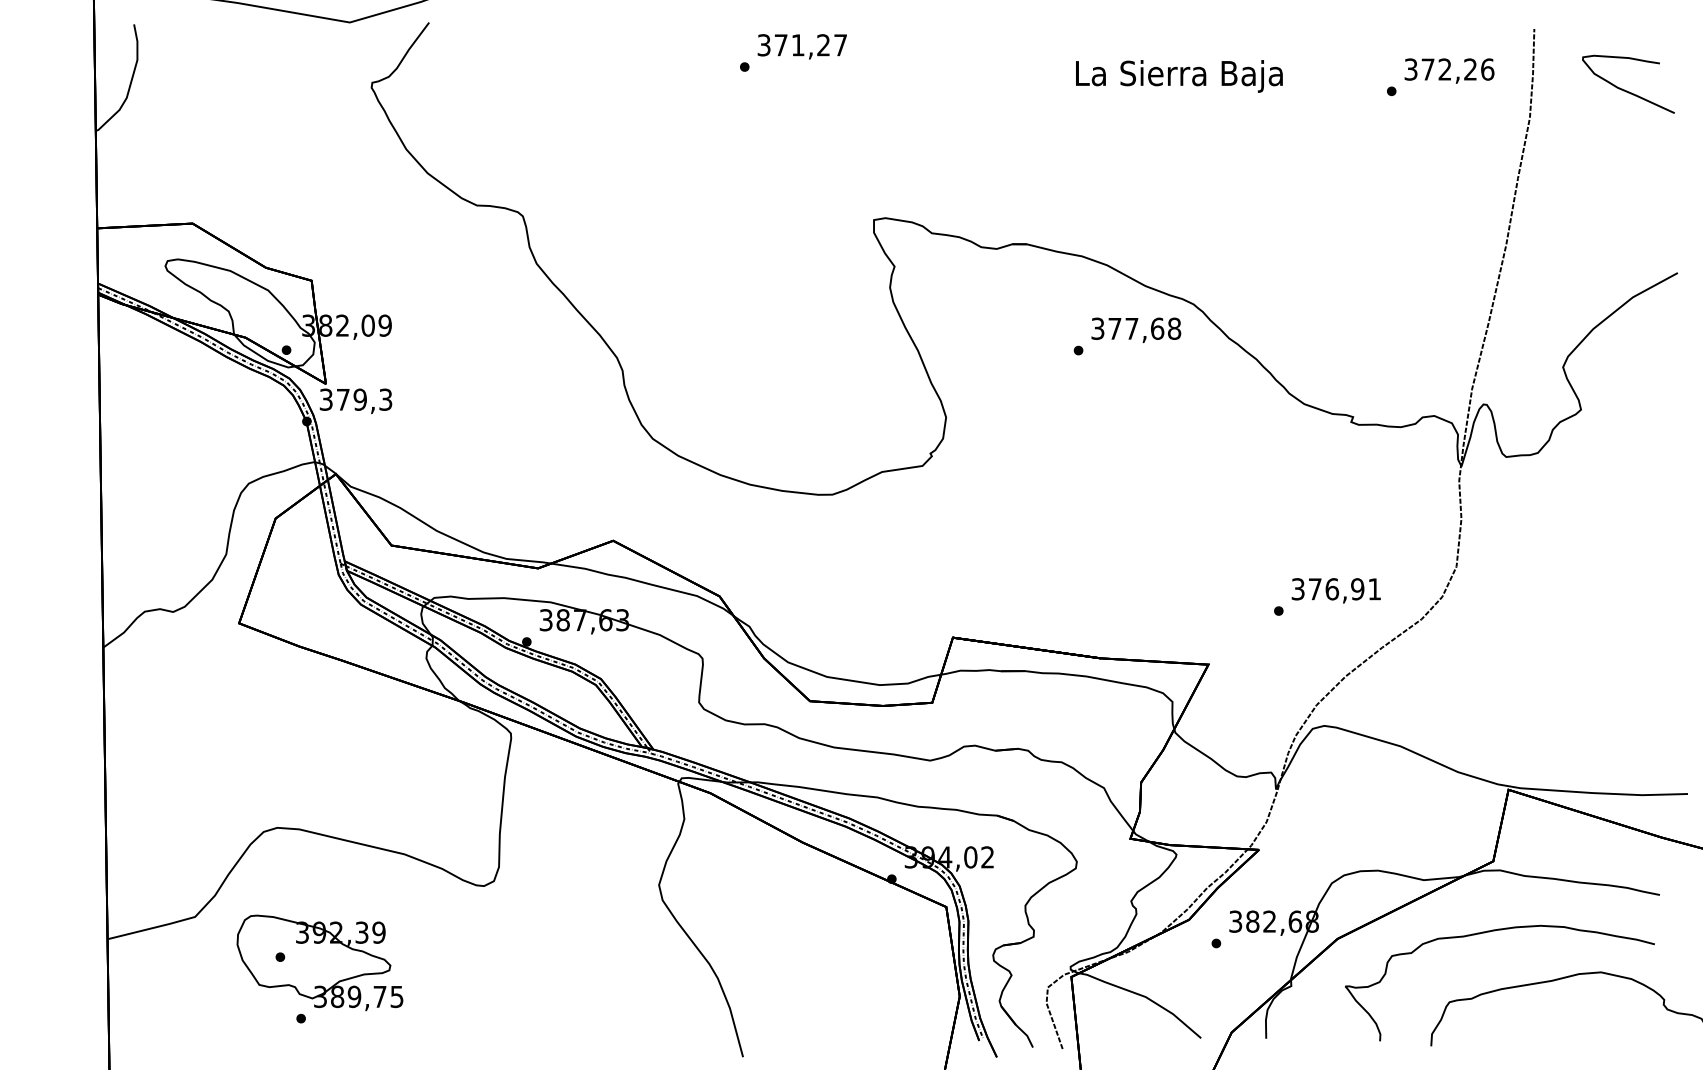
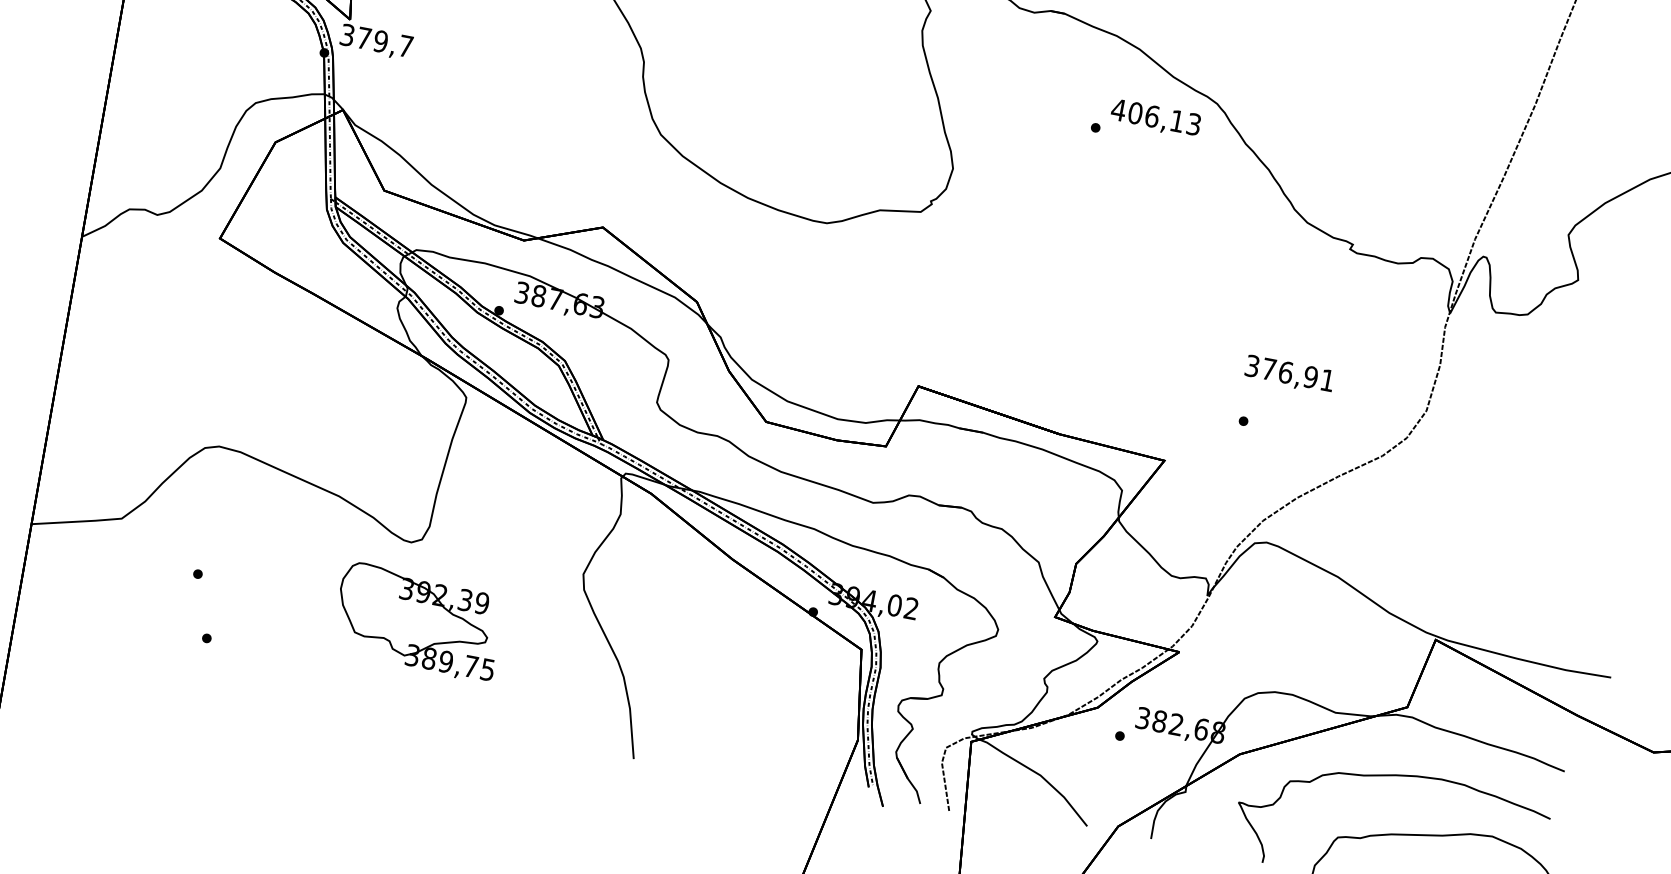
text: (1135, 328) -> (1155, 116), 377,68 -> 406,13
text: (385, 399) -> (405, 46), 379,3 -> 379,7
text: (1335, 590) -> (1288, 374), moved
part: (319, 962) -> (418, 621), moved

